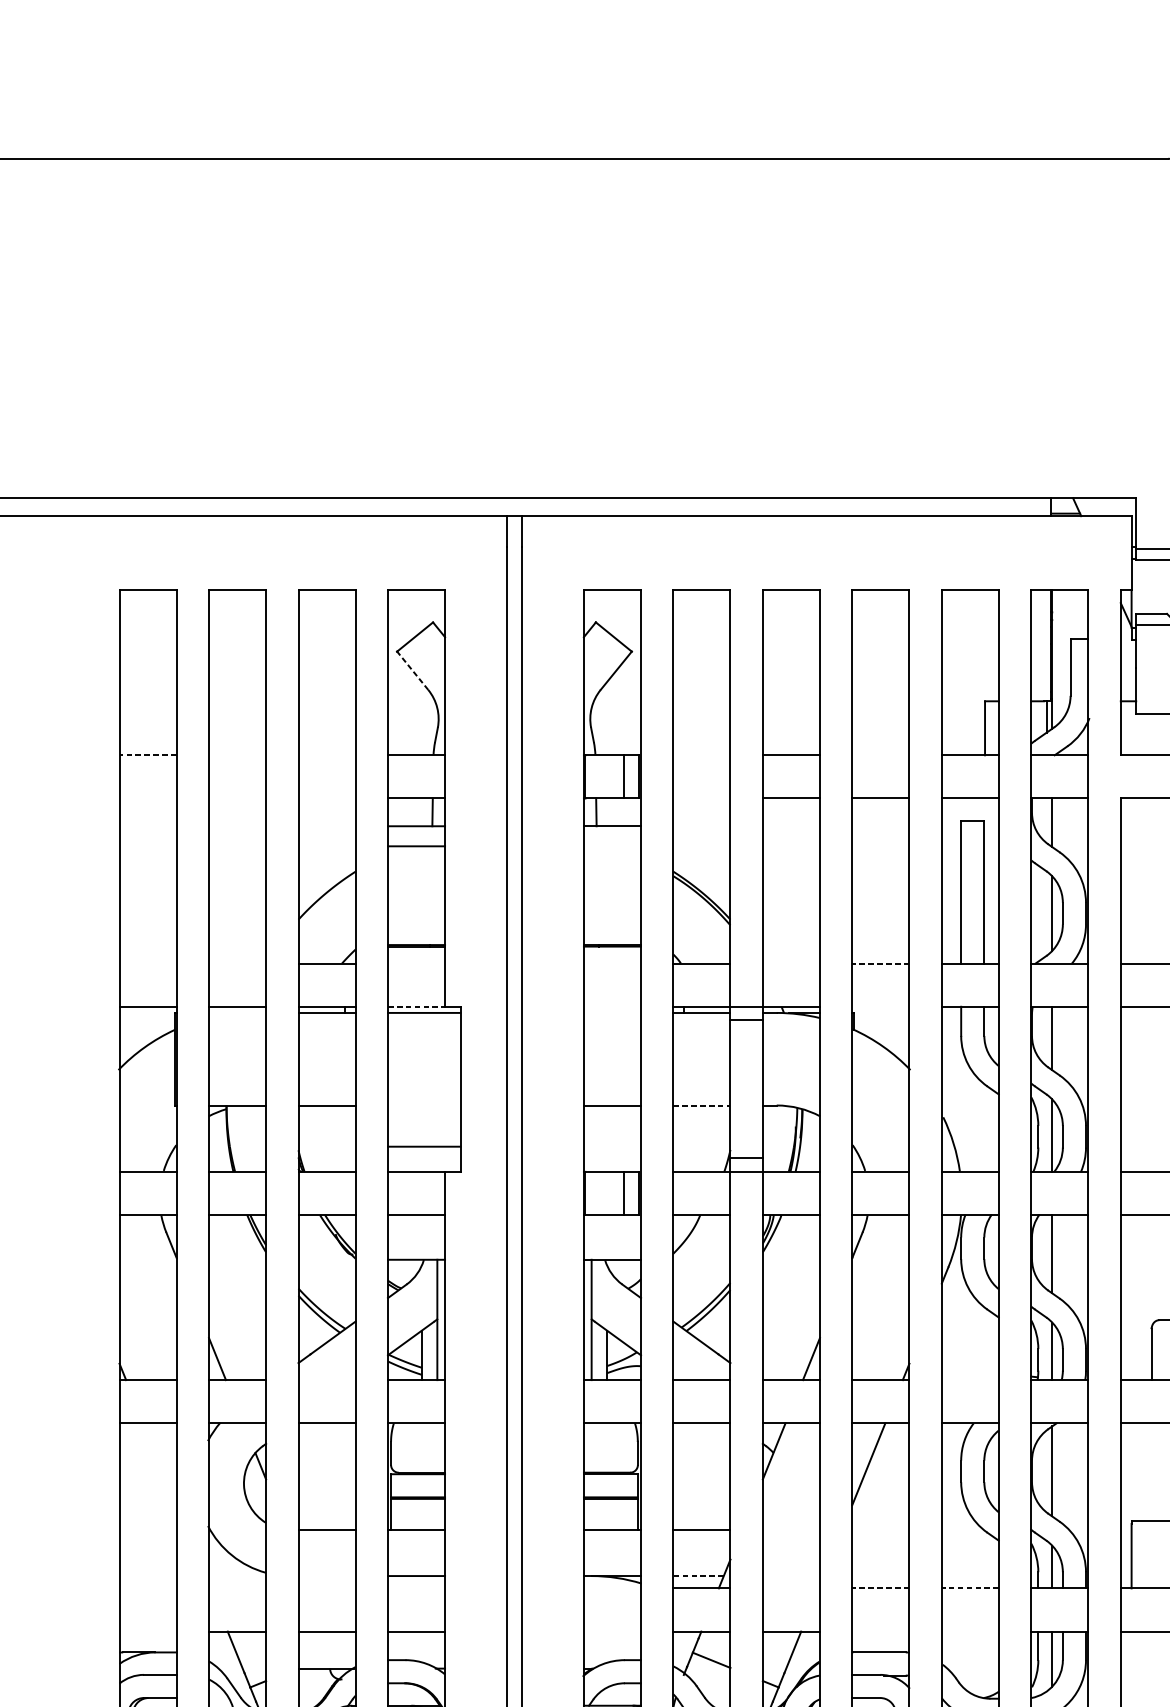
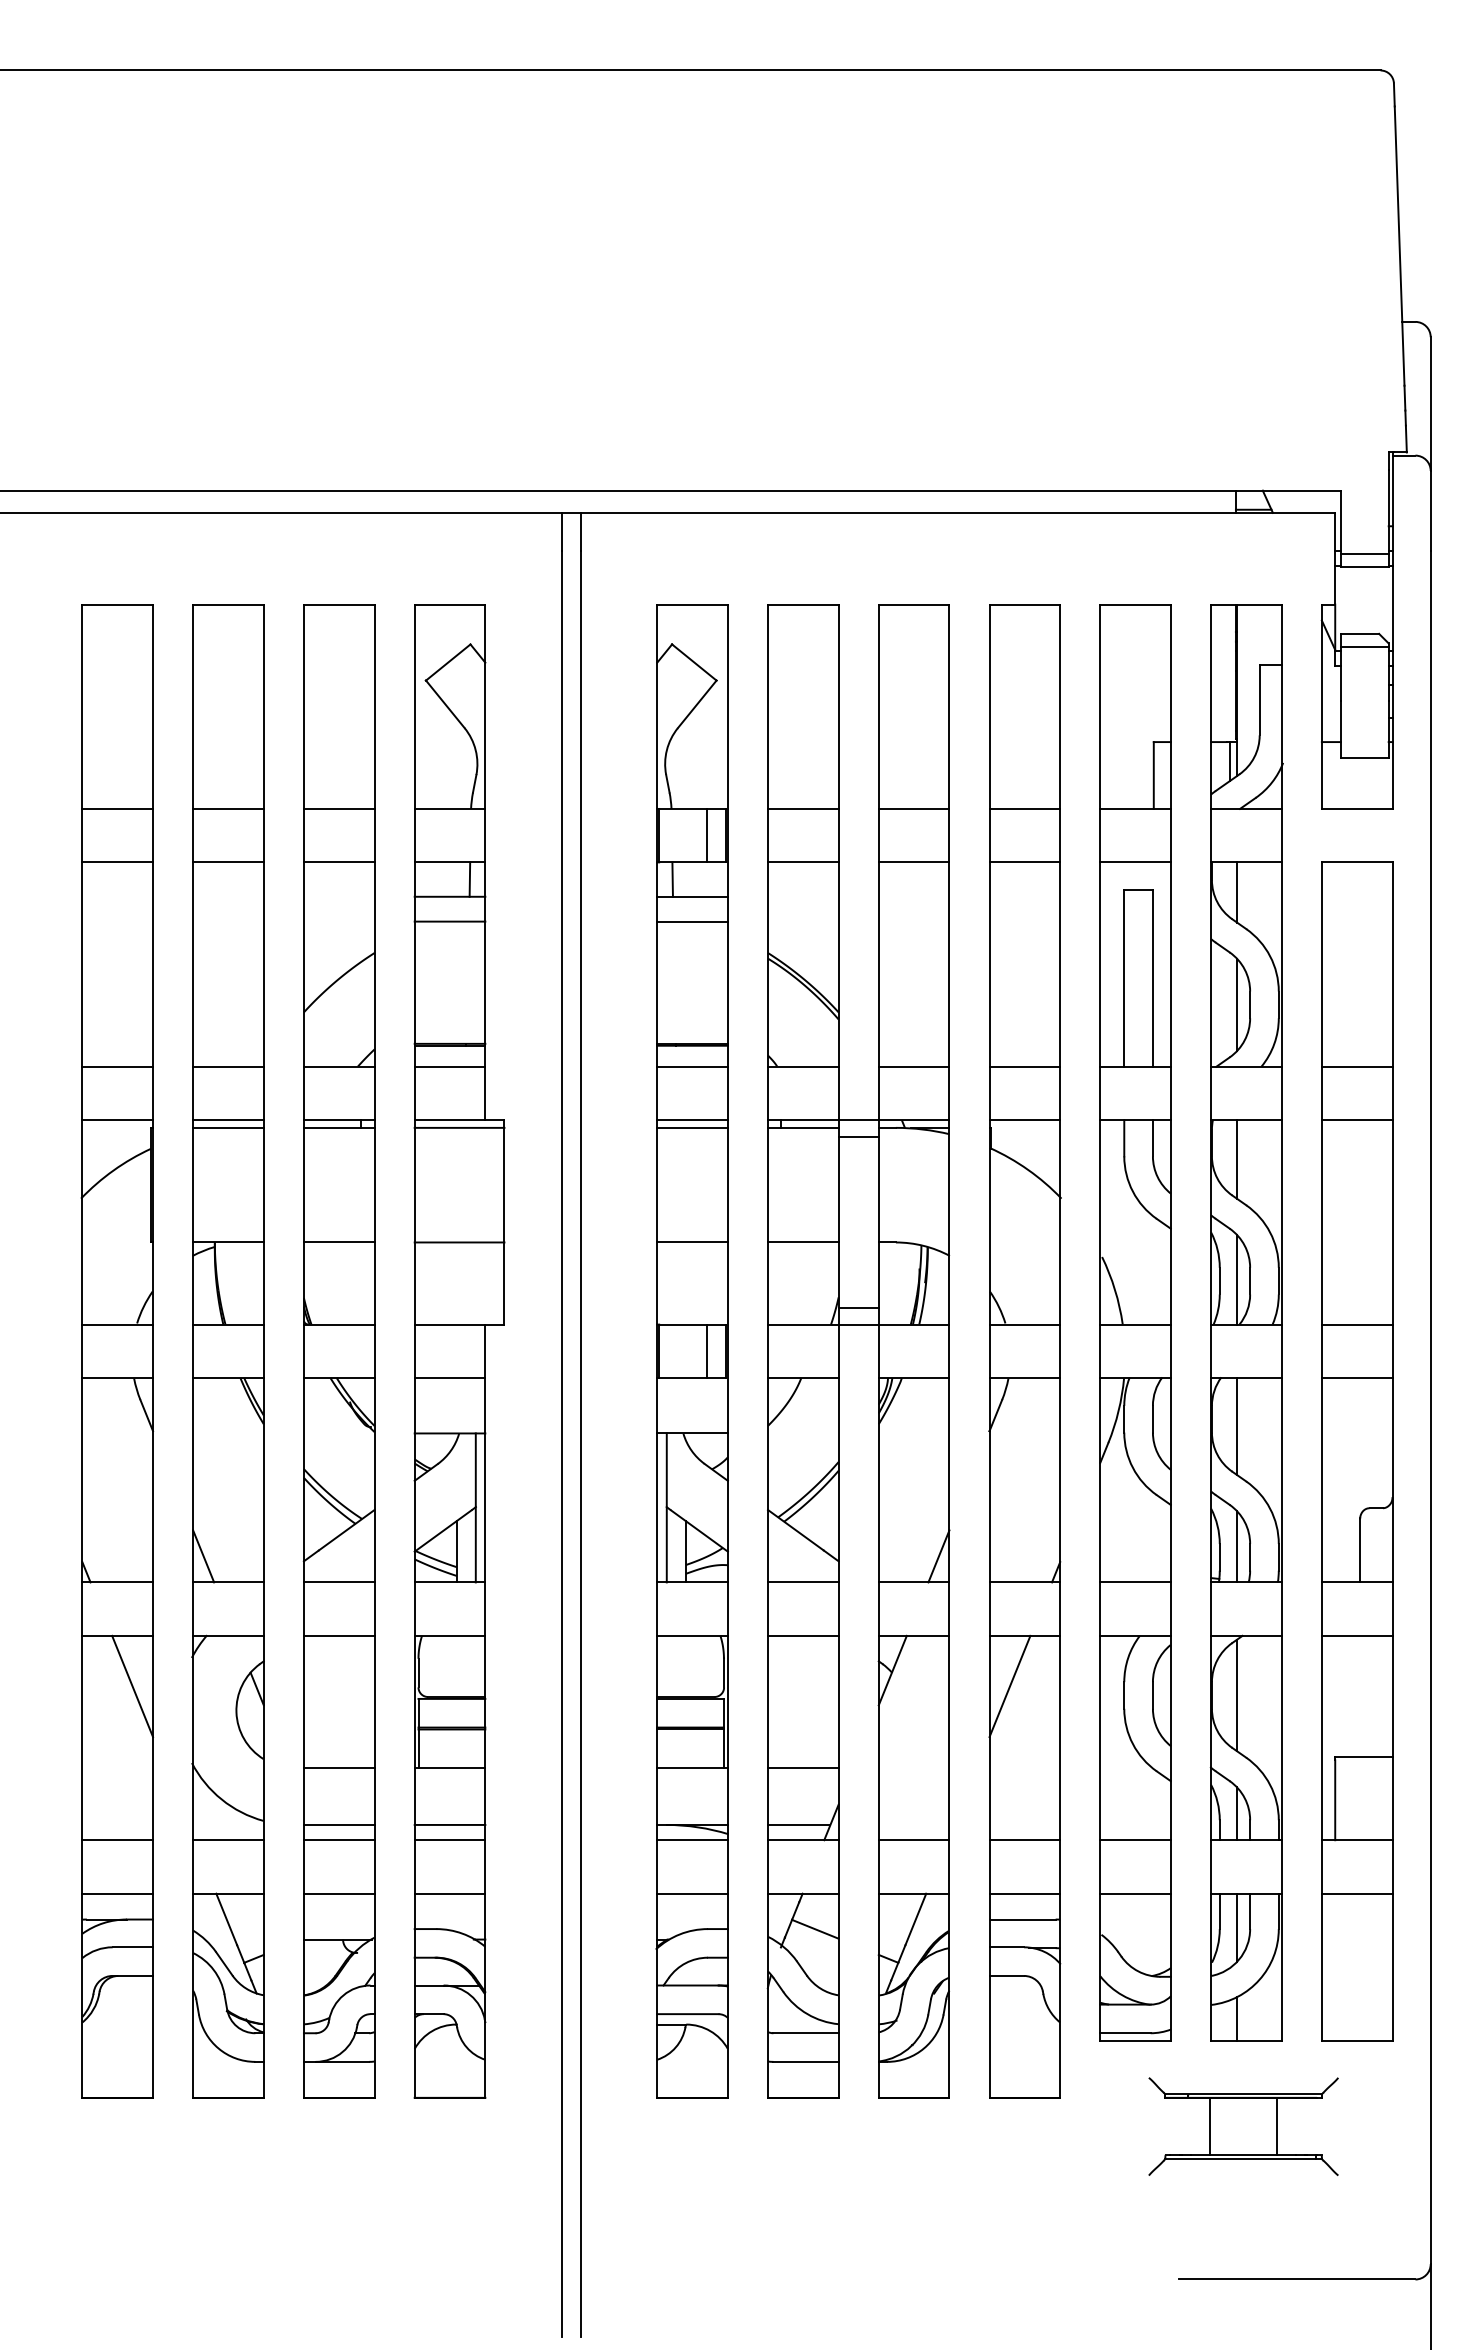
line: (412, 670) -> (445, 704), dashed -> solid
line: (147, 754) -> (117, 808), dashed -> solid
line: (237, 754) -> (228, 808), added
line: (326, 754) -> (338, 808), added
line: (702, 754) -> (803, 808), added
line: (880, 754) -> (1024, 808), added
line: (147, 798) -> (117, 862), added
line: (237, 798) -> (228, 862), added
line: (326, 798) -> (338, 862), added
line: (702, 798) -> (803, 862), added
line: (612, 846) -> (692, 921), added
line: (147, 963) -> (117, 1066), added
line: (237, 963) -> (228, 1066), added
line: (416, 963) -> (449, 1066), added
line: (612, 963) -> (692, 1066), added
line: (790, 963) -> (913, 1066), added
line: (880, 963) -> (1024, 1066), dashed -> solid
line: (416, 1006) -> (450, 1120), dashed -> solid
line: (612, 1006) -> (692, 1120), added
line: (880, 1006) -> (1024, 1120), added
line: (237, 1012) -> (228, 1127), added
line: (612, 1012) -> (692, 1127), added
line: (702, 1105) -> (803, 1242), dashed -> solid
line: (424, 1146) -> (459, 1242), moved
line: (326, 1380) -> (338, 1582), added
line: (970, 1380) -> (1135, 1582), added
line: (160, 1464) -> (132, 1686), added
line: (326, 1575) -> (338, 1824), added
line: (698, 1575) -> (798, 1824), dashed -> solid
line: (147, 1588) -> (117, 1840), added
line: (237, 1588) -> (228, 1840), added
line: (326, 1588) -> (338, 1840), added
line: (416, 1588) -> (449, 1840), added
line: (612, 1588) -> (692, 1840), added
line: (790, 1588) -> (913, 1840), added
line: (880, 1588) -> (1024, 1840), dashed -> solid
line: (970, 1588) -> (1135, 1840), dashed -> solid
line: (147, 1631) -> (117, 1893), added
line: (612, 1631) -> (692, 1893), added
line: (880, 1631) -> (1024, 1893), added
line: (970, 1631) -> (1135, 1893), added

